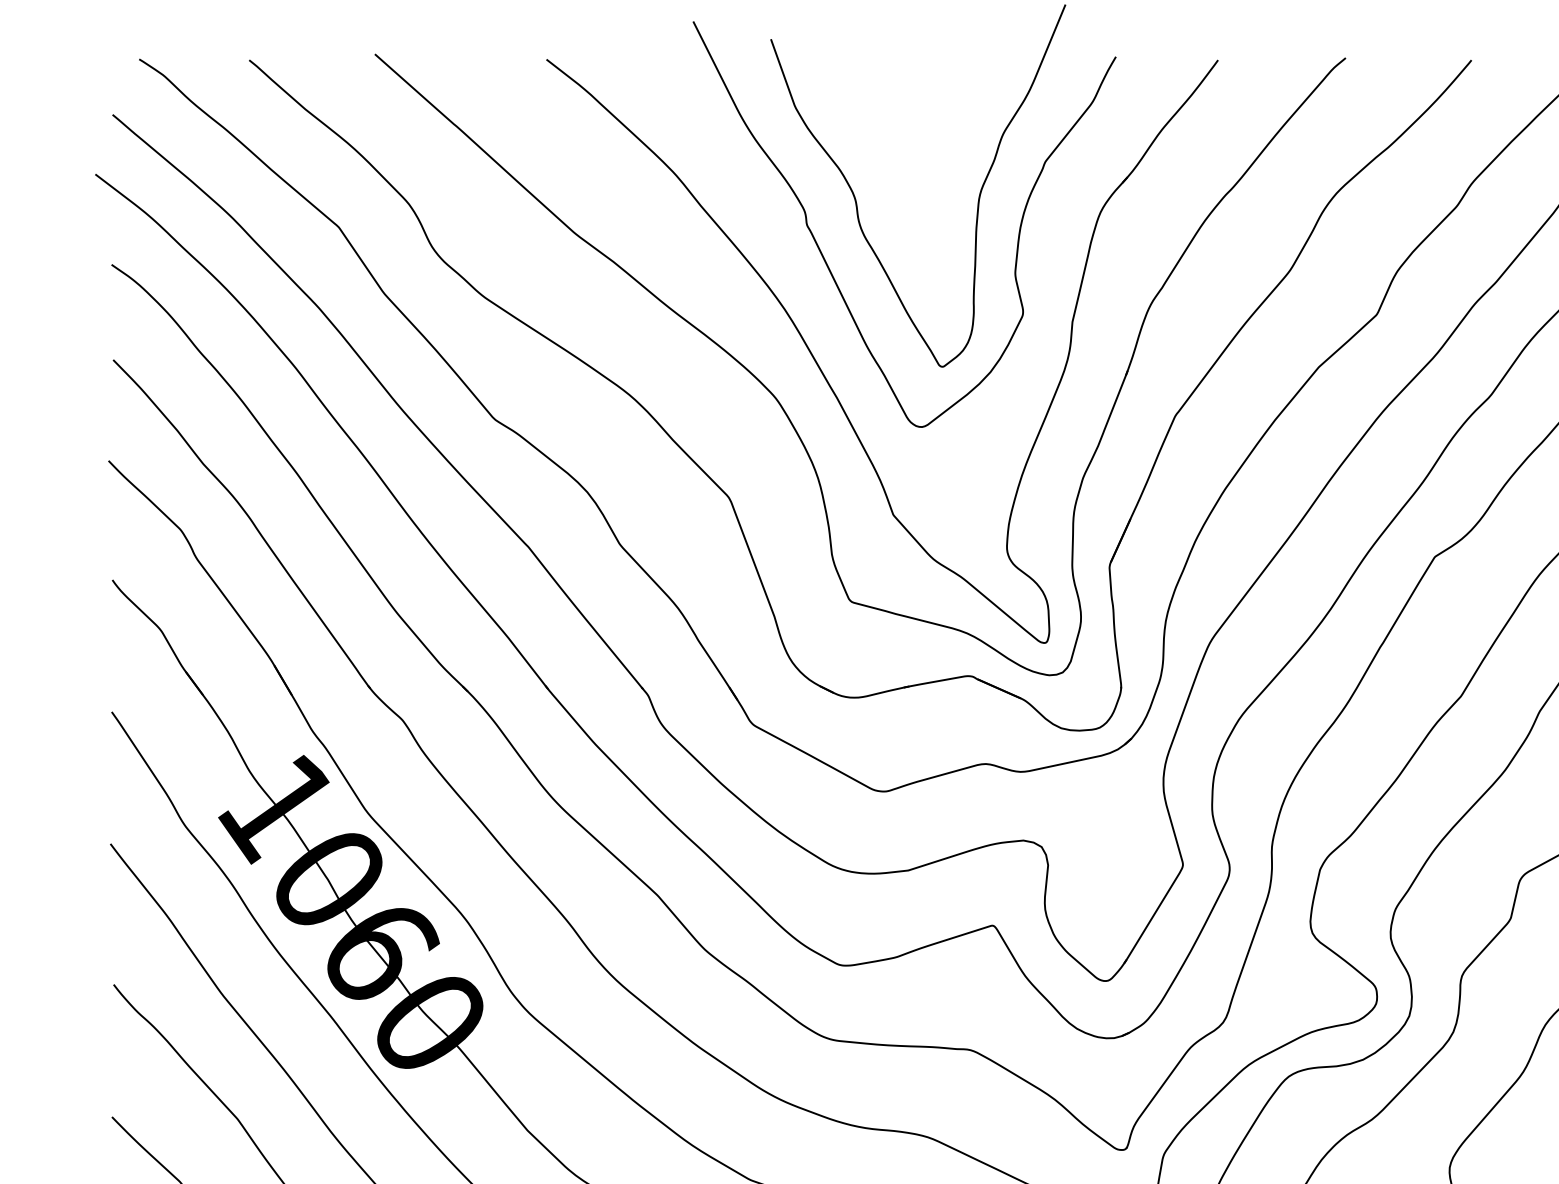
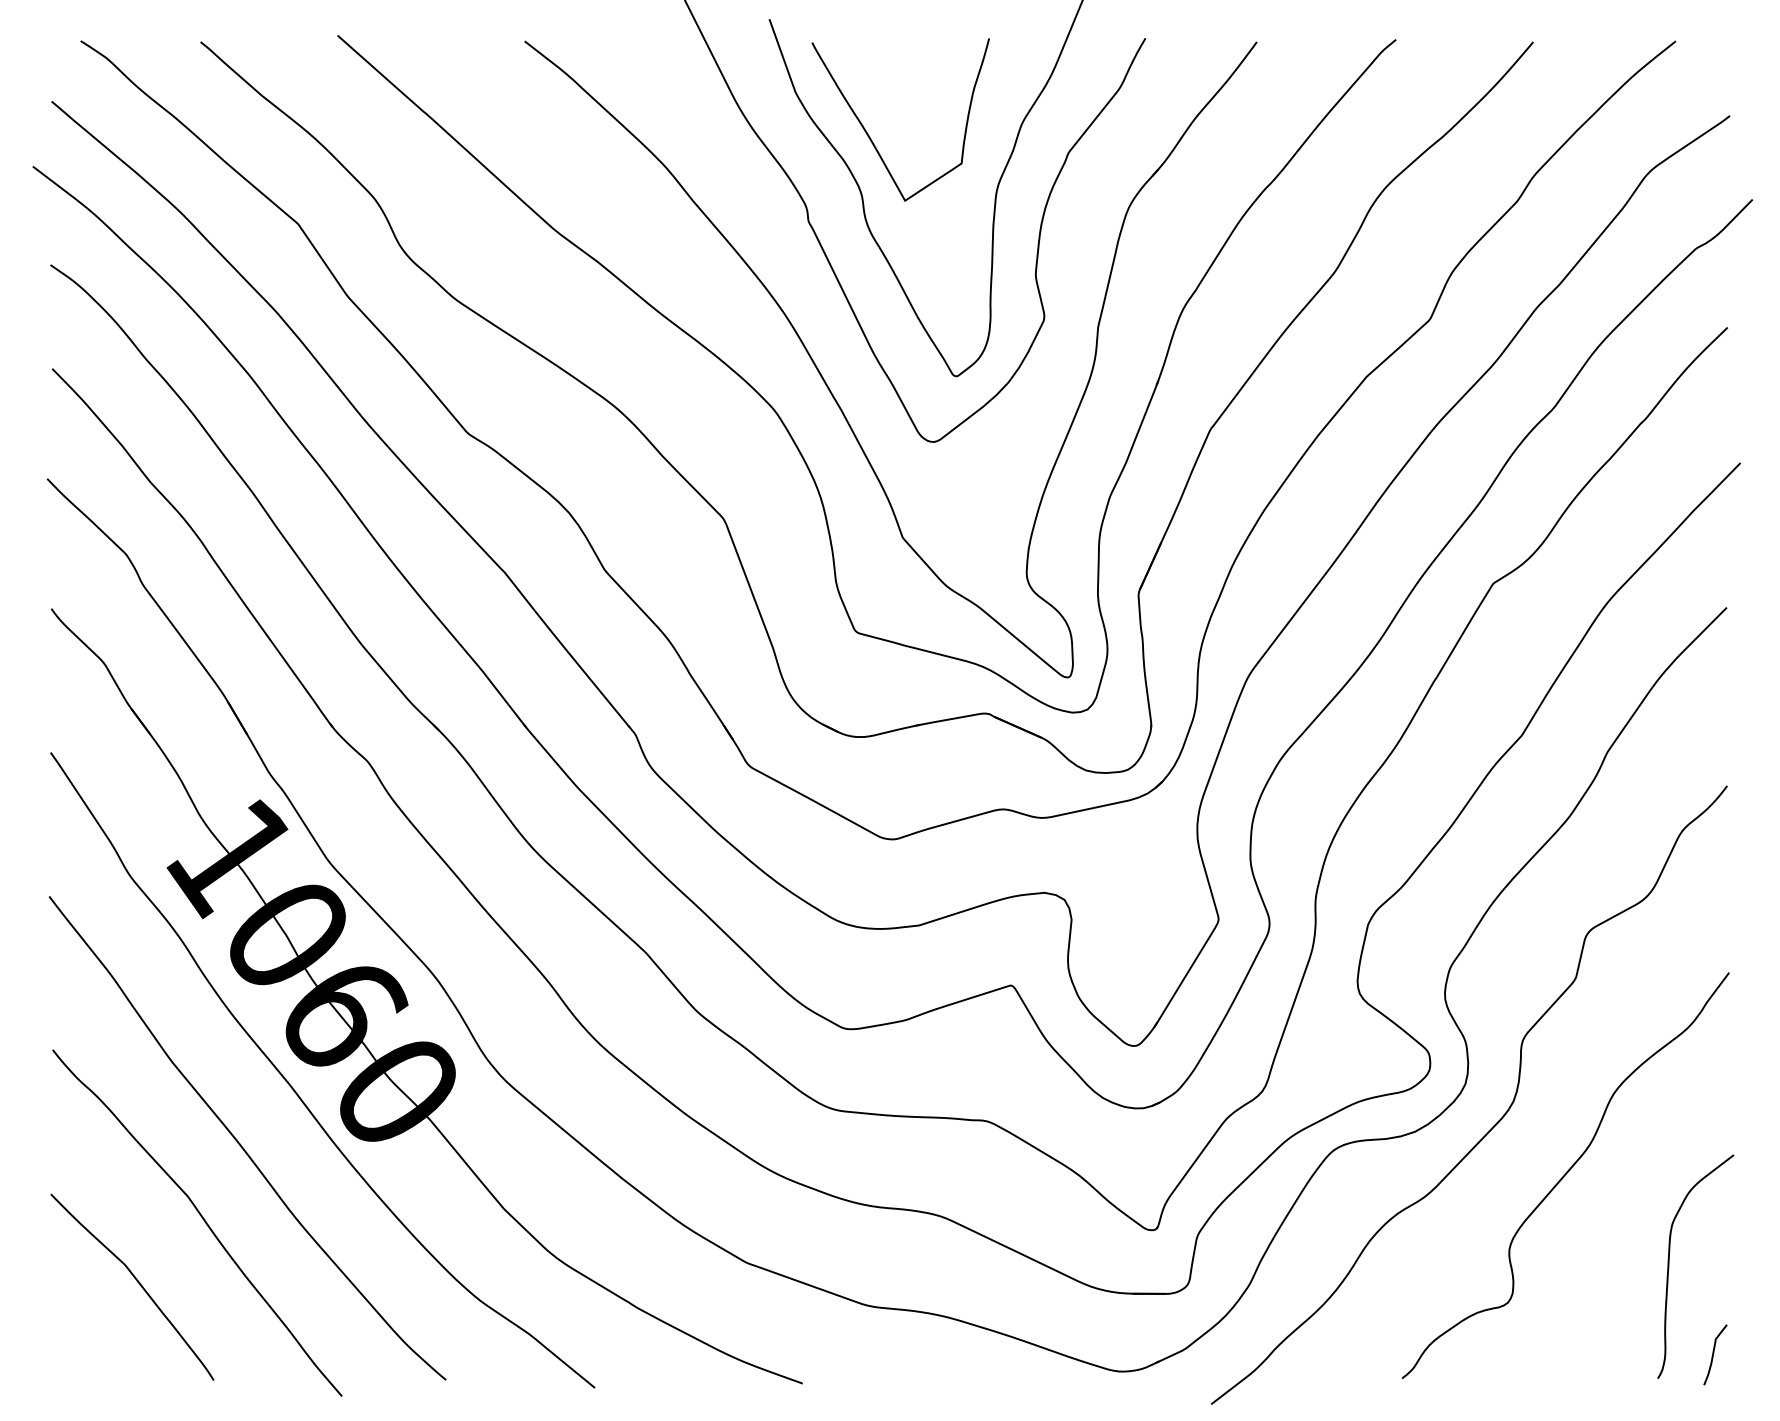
curve: (864, 148) -> (871, 138), added

